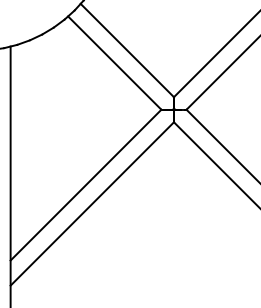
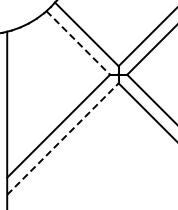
line: (115, 63) -> (78, 43), solid -> dashed
line: (91, 204) -> (62, 139), solid -> dashed

